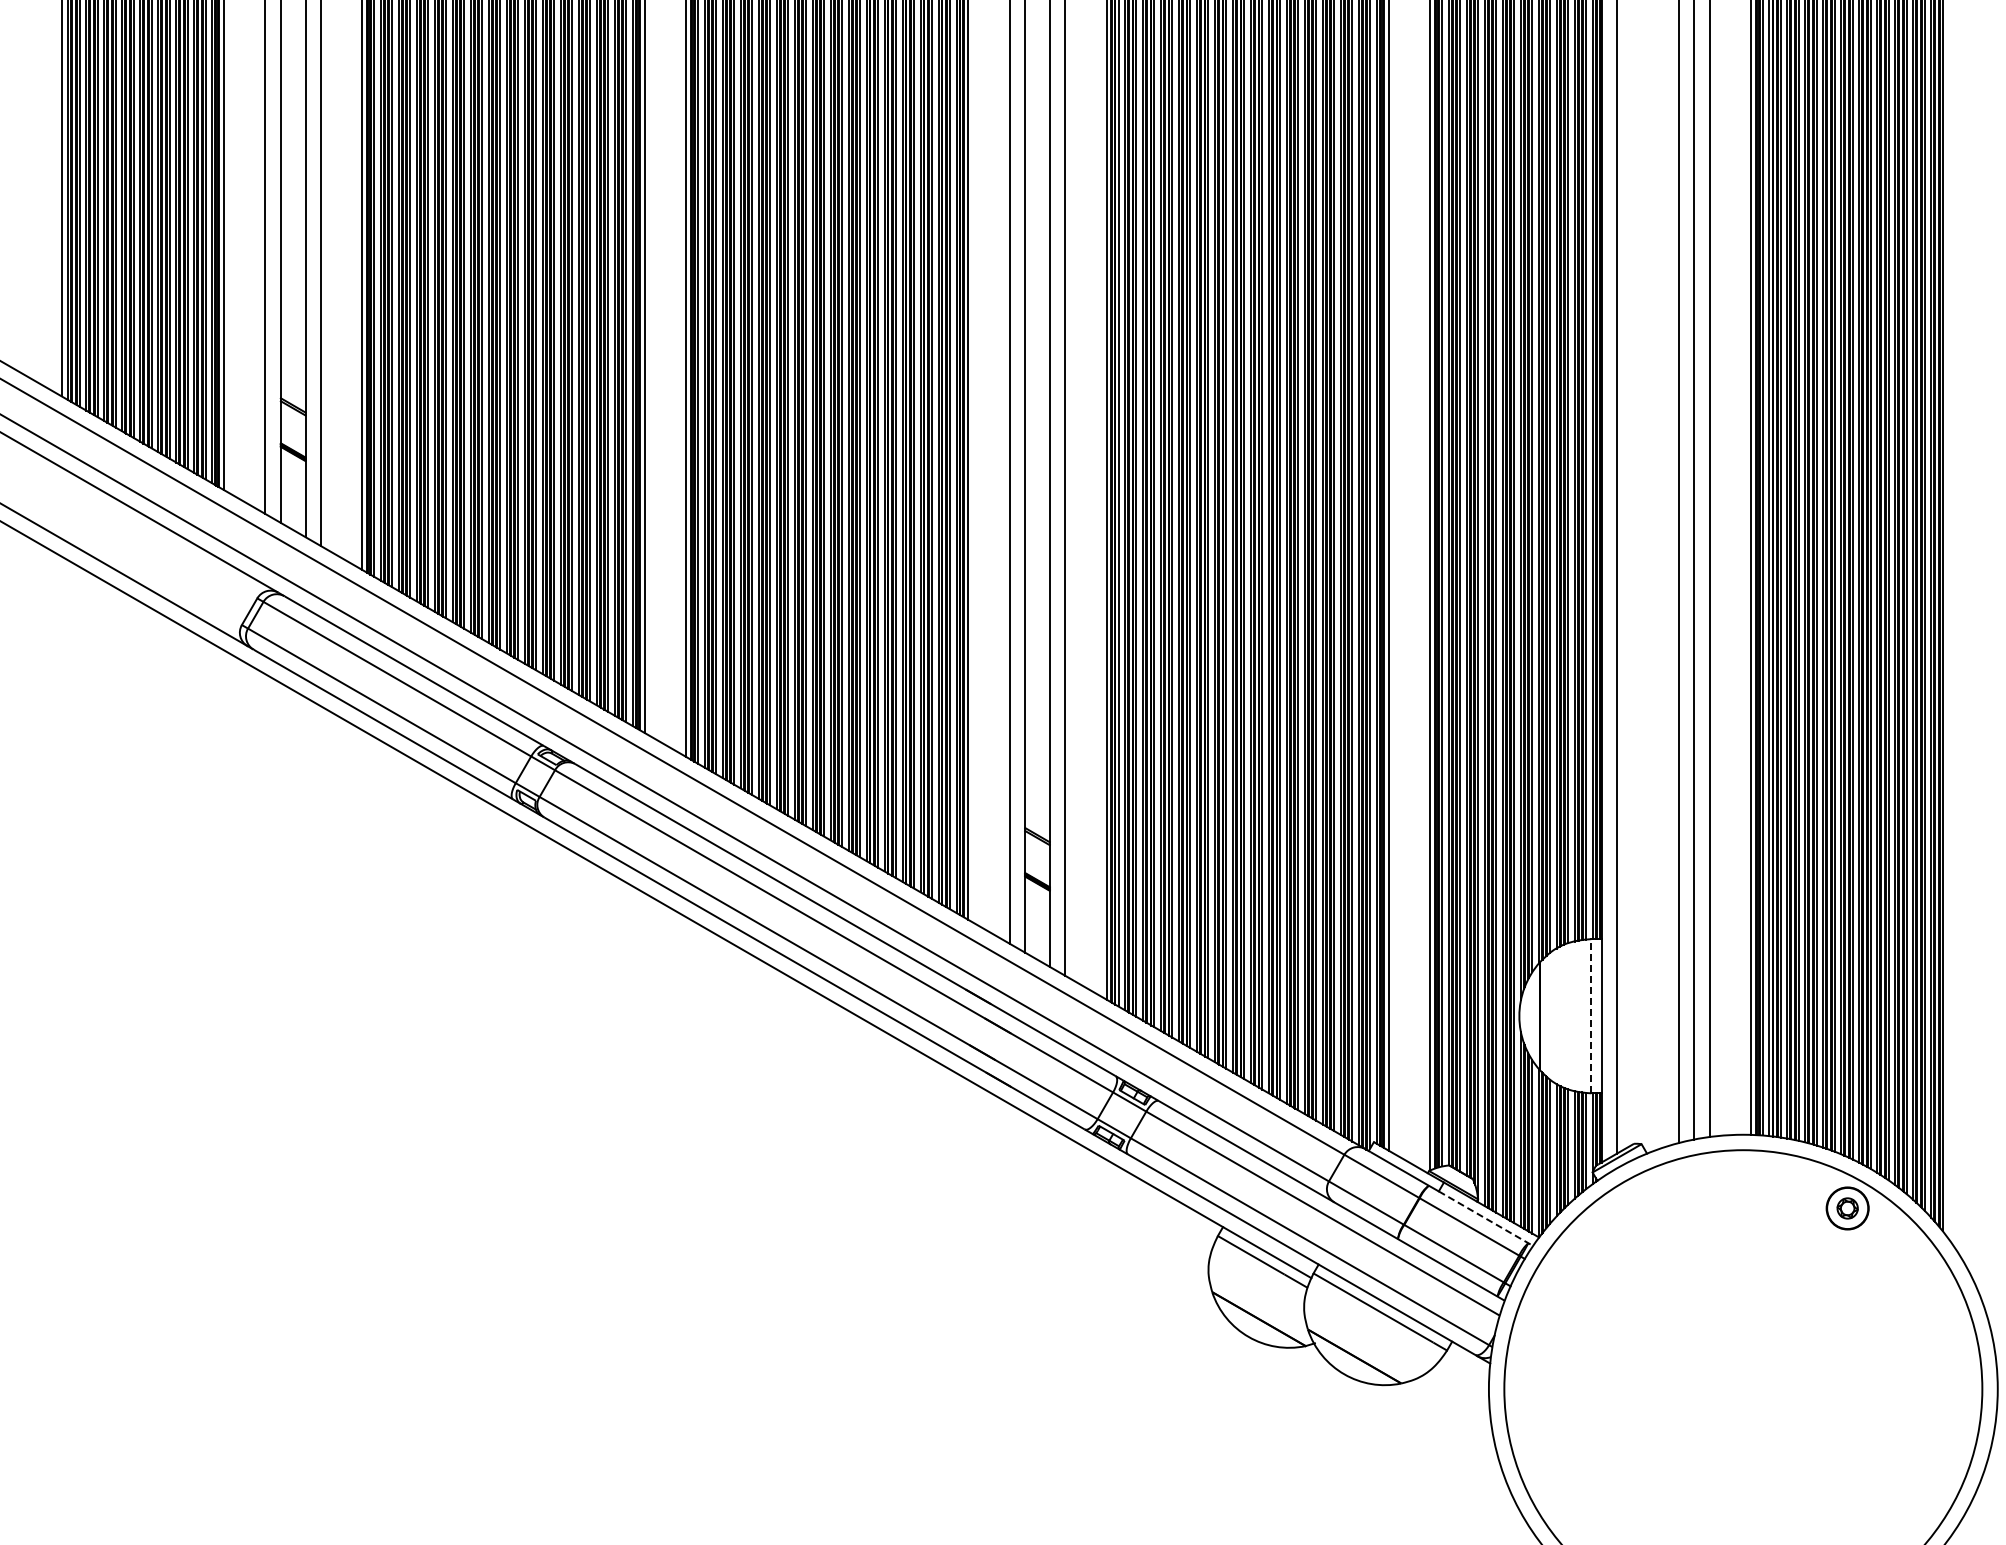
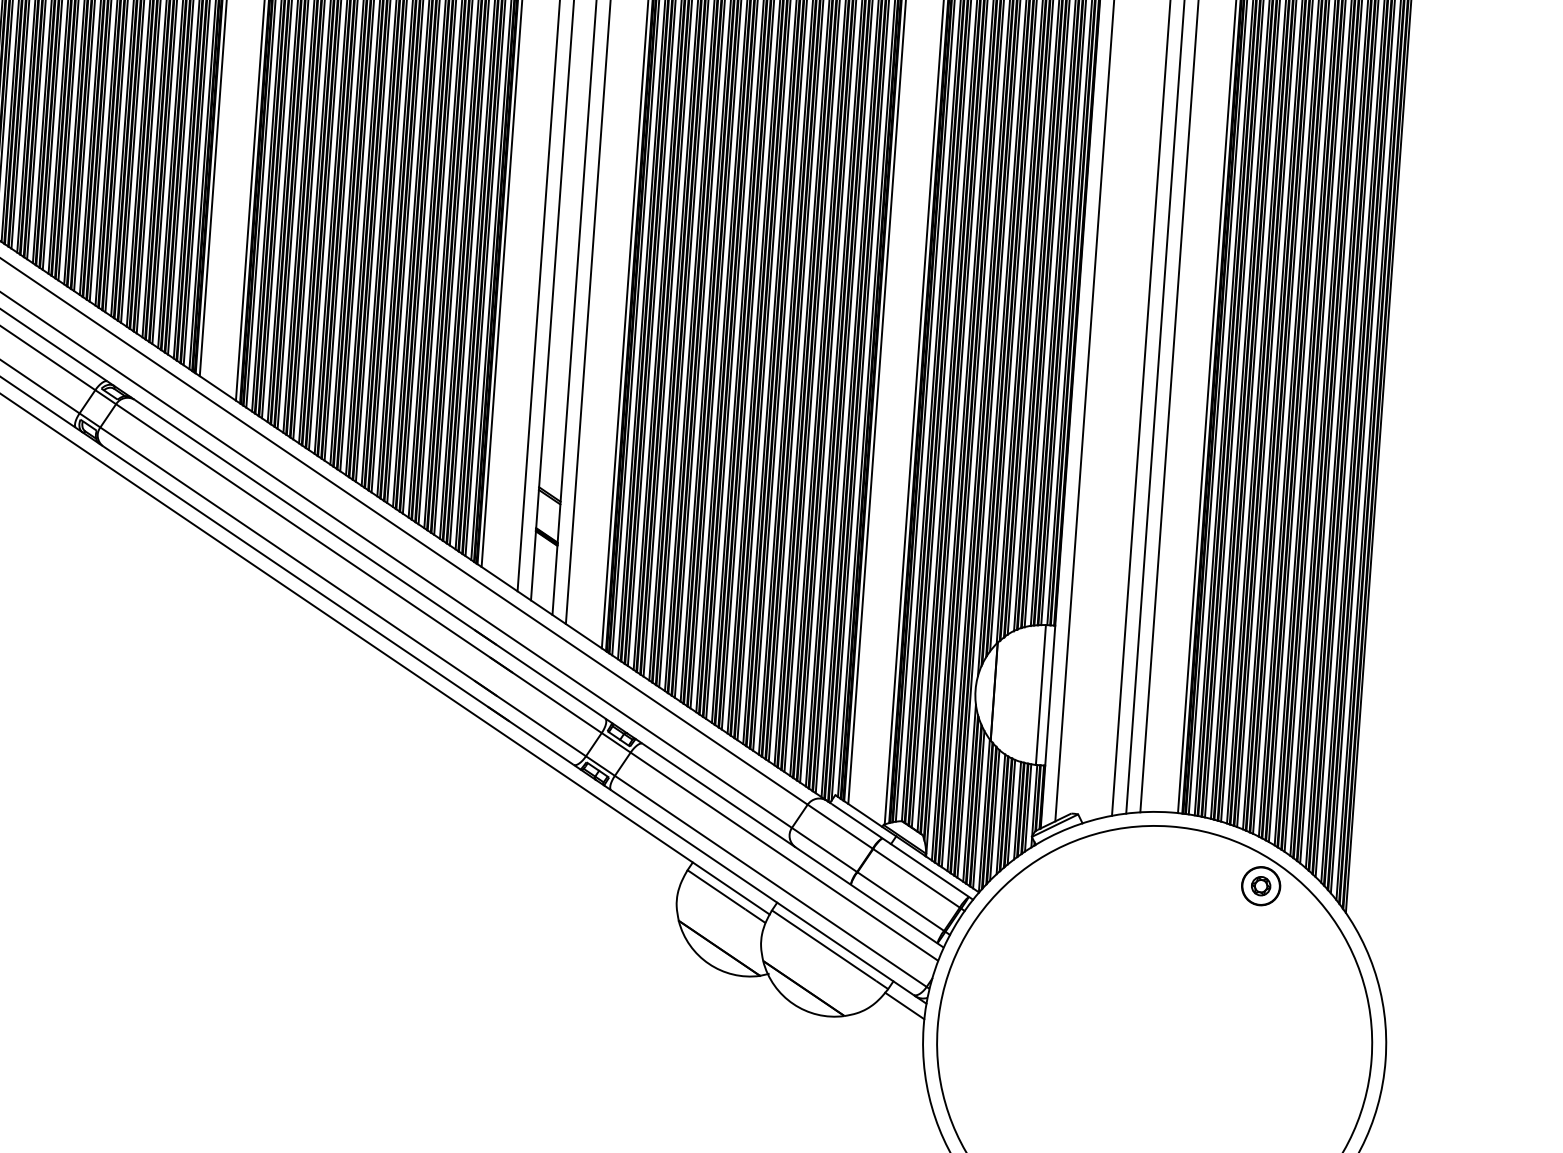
line: (1591, 1015) -> (1041, 694), dashed -> solid
line: (1486, 1218) -> (932, 871), dashed -> solid
line: (1466, 1367) -> (904, 1005), added

